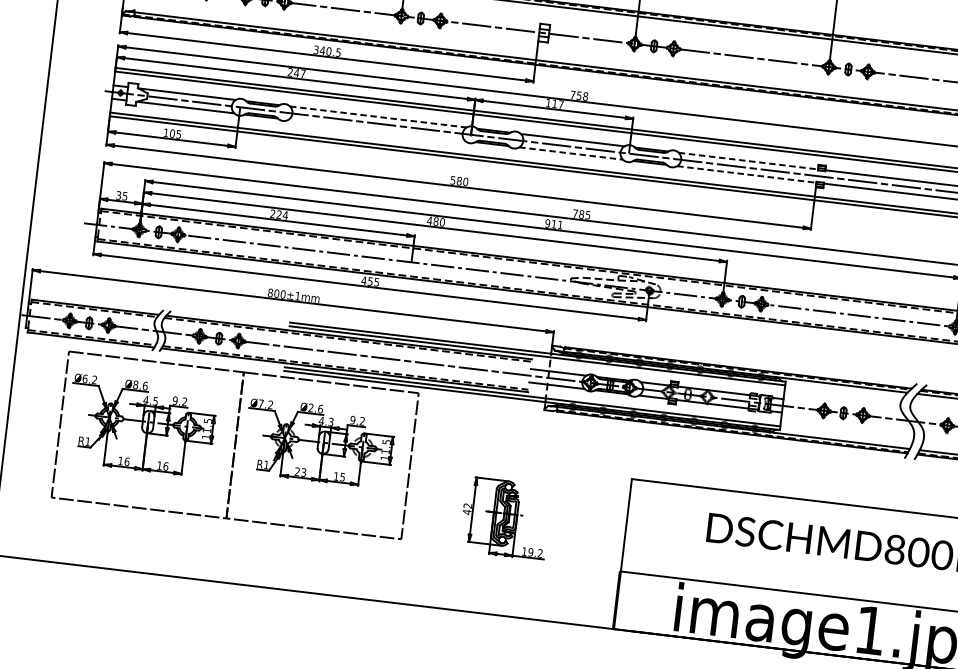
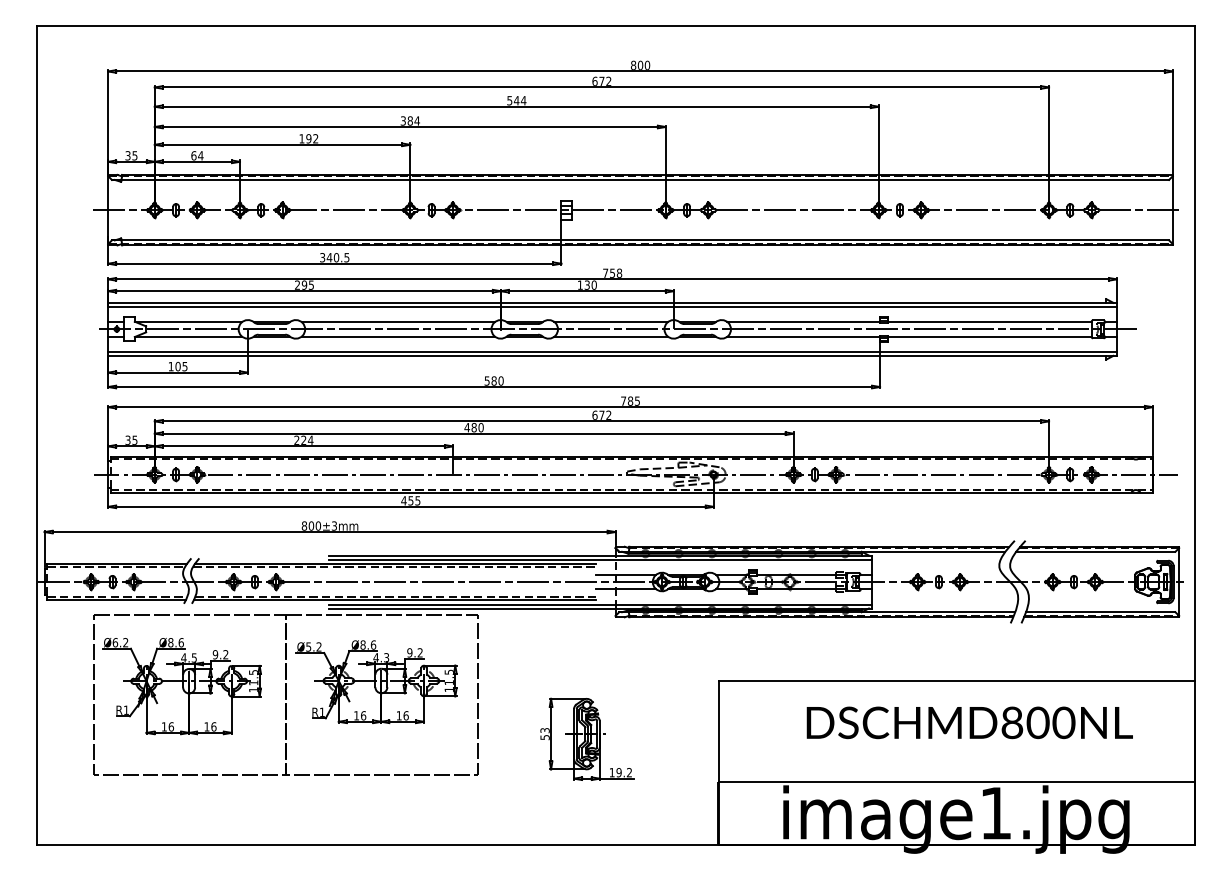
text: (299, 72) -> (307, 284), 247 -> 295
text: (557, 103) -> (590, 284), 117 -> 130
line: (378, 117) -> (398, 322), dashed -> solid
line: (376, 130) -> (398, 336), added
line: (571, 153) -> (611, 336), dashed -> solid
line: (749, 161) -> (804, 322), dashed -> solid
line: (747, 174) -> (804, 336), dashed -> solid
text: (553, 223) -> (601, 414), 911 -> 672
text: (297, 295) -> (333, 525), 800±1mm -> 800±3mm
text: (261, 403) -> (308, 646), Ø7.2 -> Ø5.2
text: (310, 407) -> (362, 644), Ø2.6 -> Ø8.6
text: (301, 472) -> (360, 715), 23 -> 16
text: (342, 476) -> (405, 715), 15 -> 16
text: (466, 509) -> (544, 734), 42 -> 53

